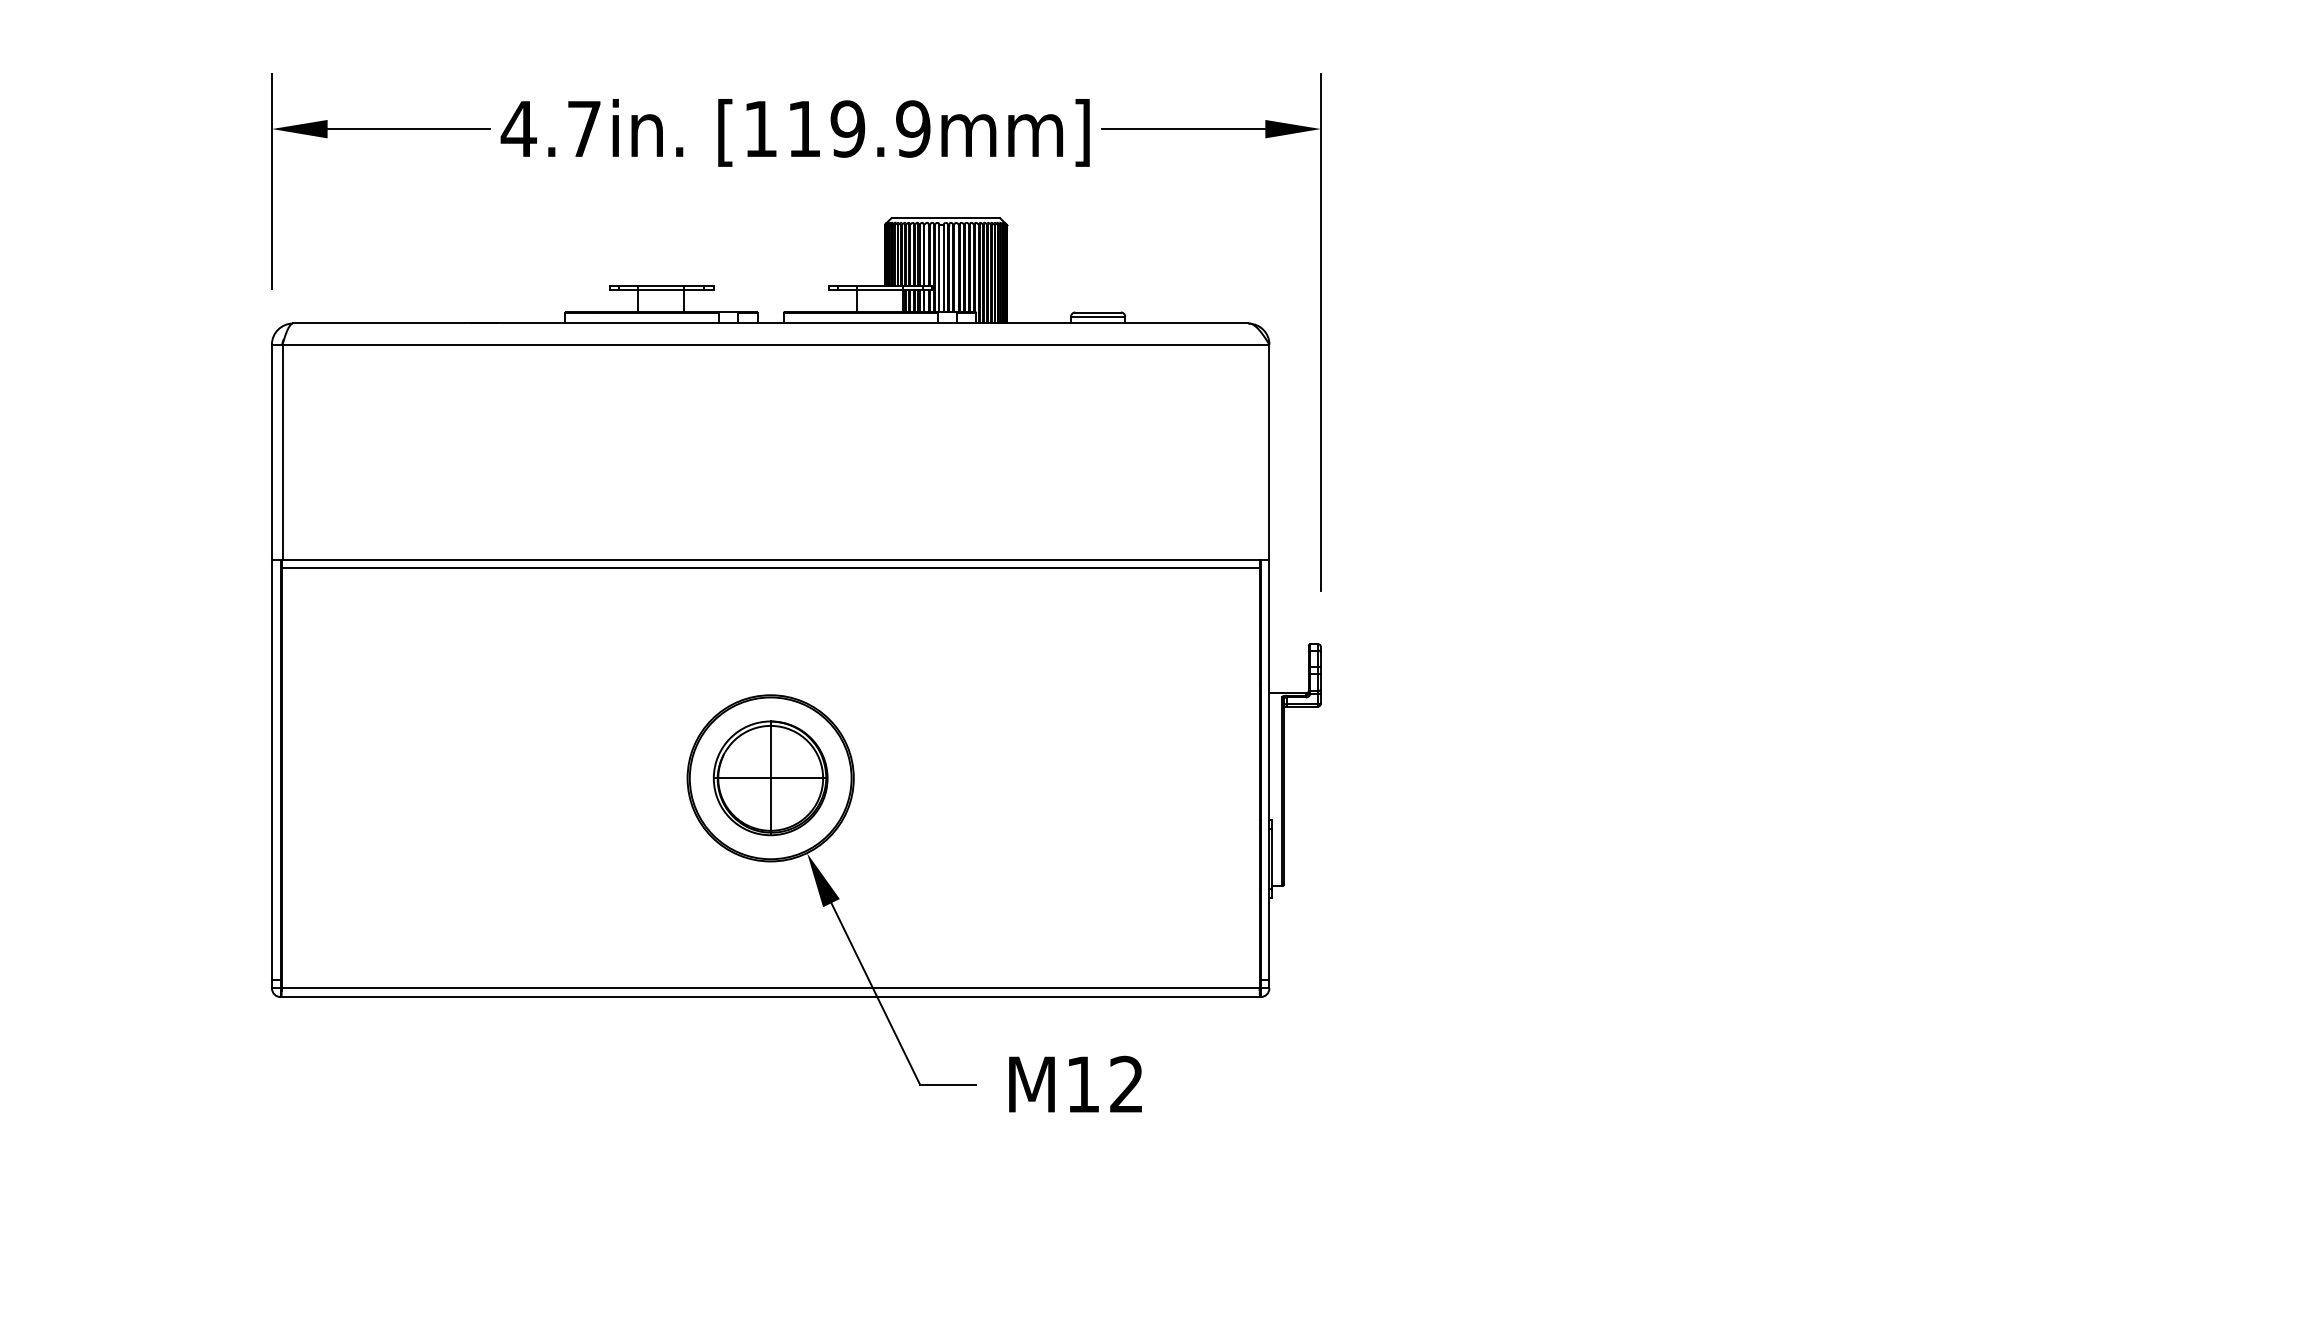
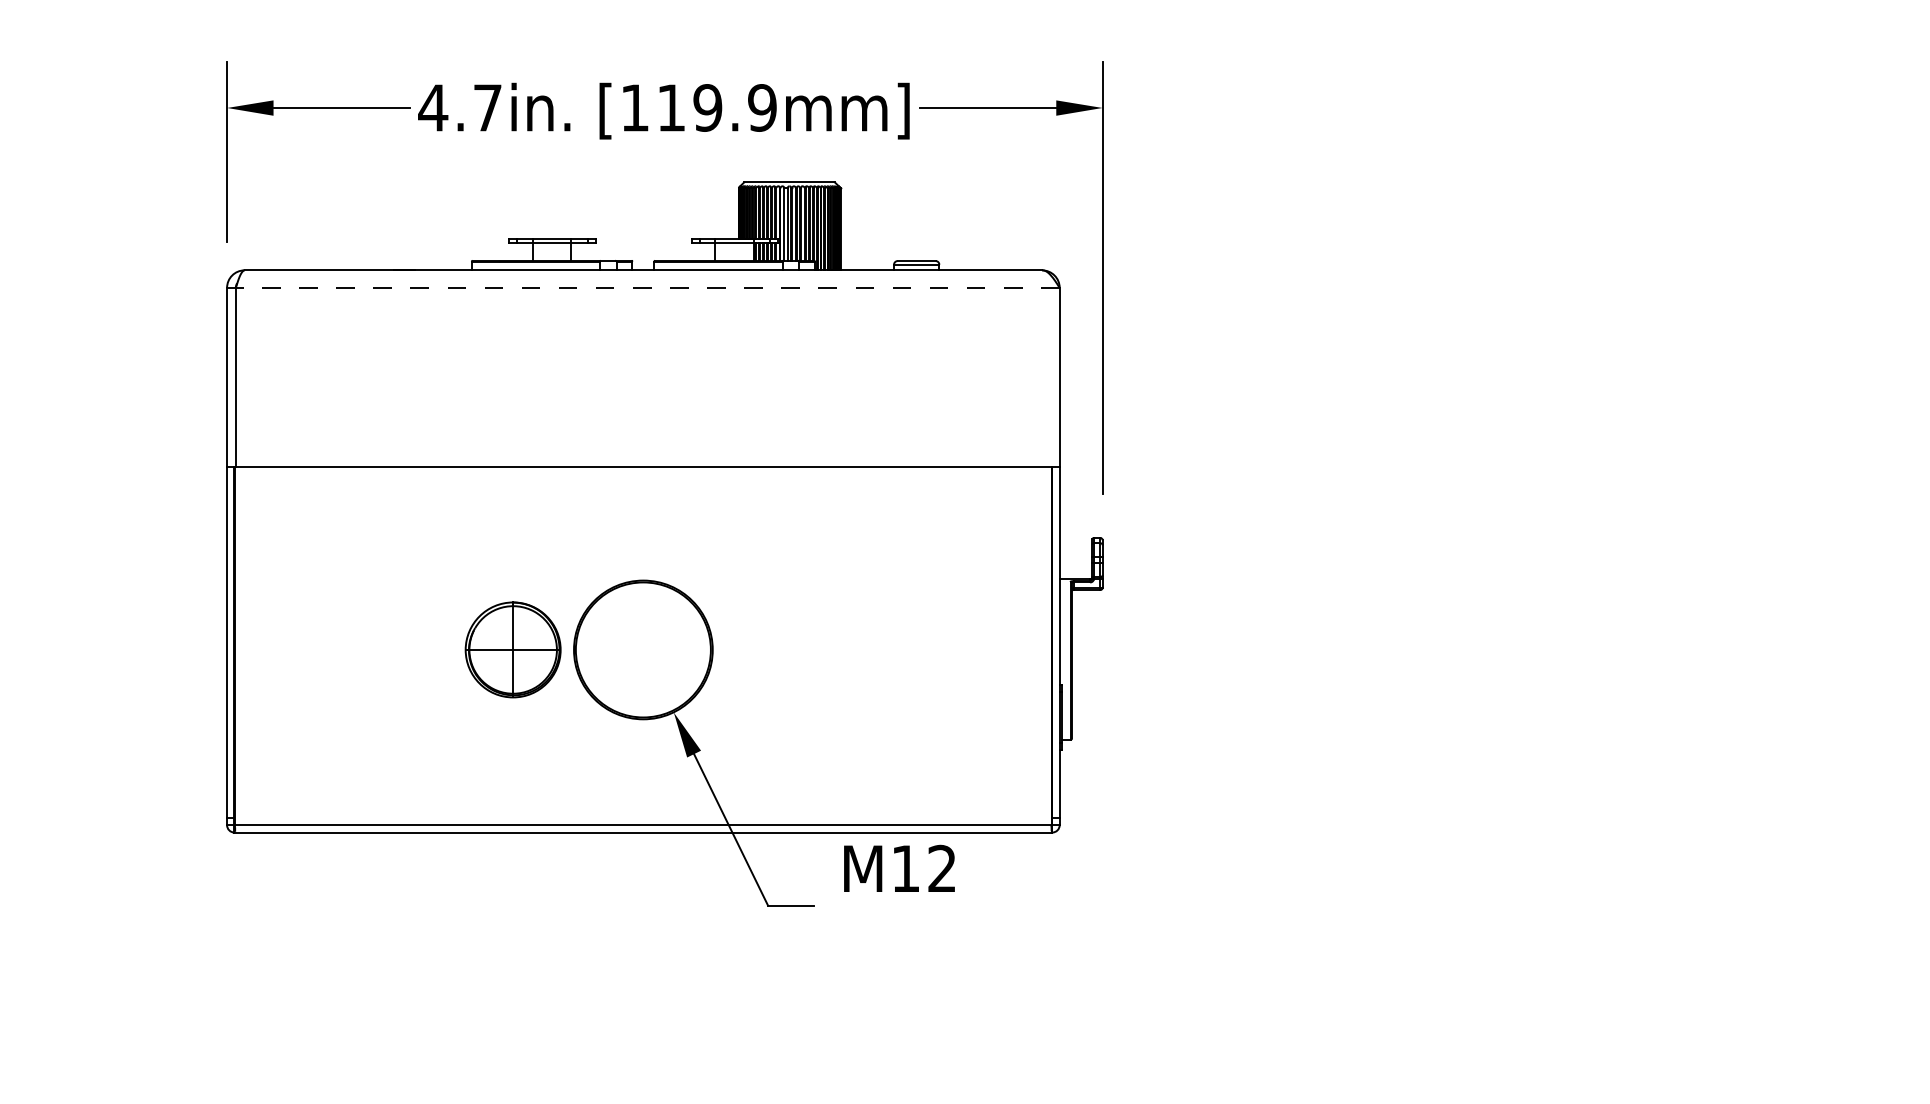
line: (770, 344) -> (643, 287), solid -> dashed
line: (770, 568) -> (643, 474), removed
part: (770, 778) -> (513, 650), moved
text: (1075, 1083) -> (899, 867), moved

